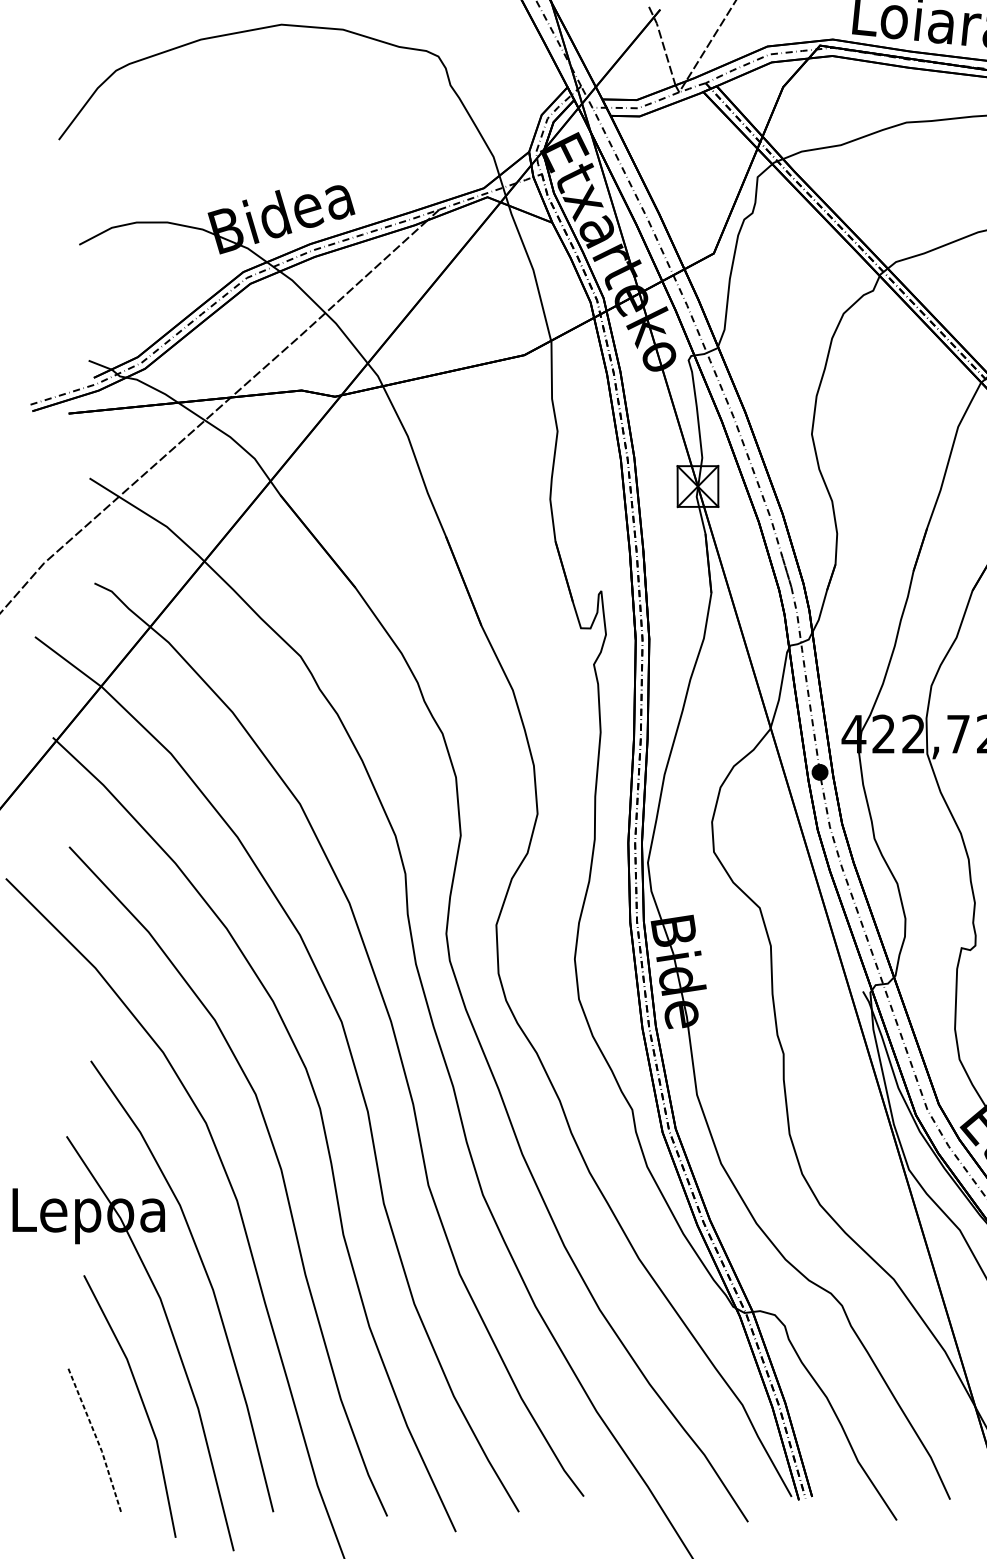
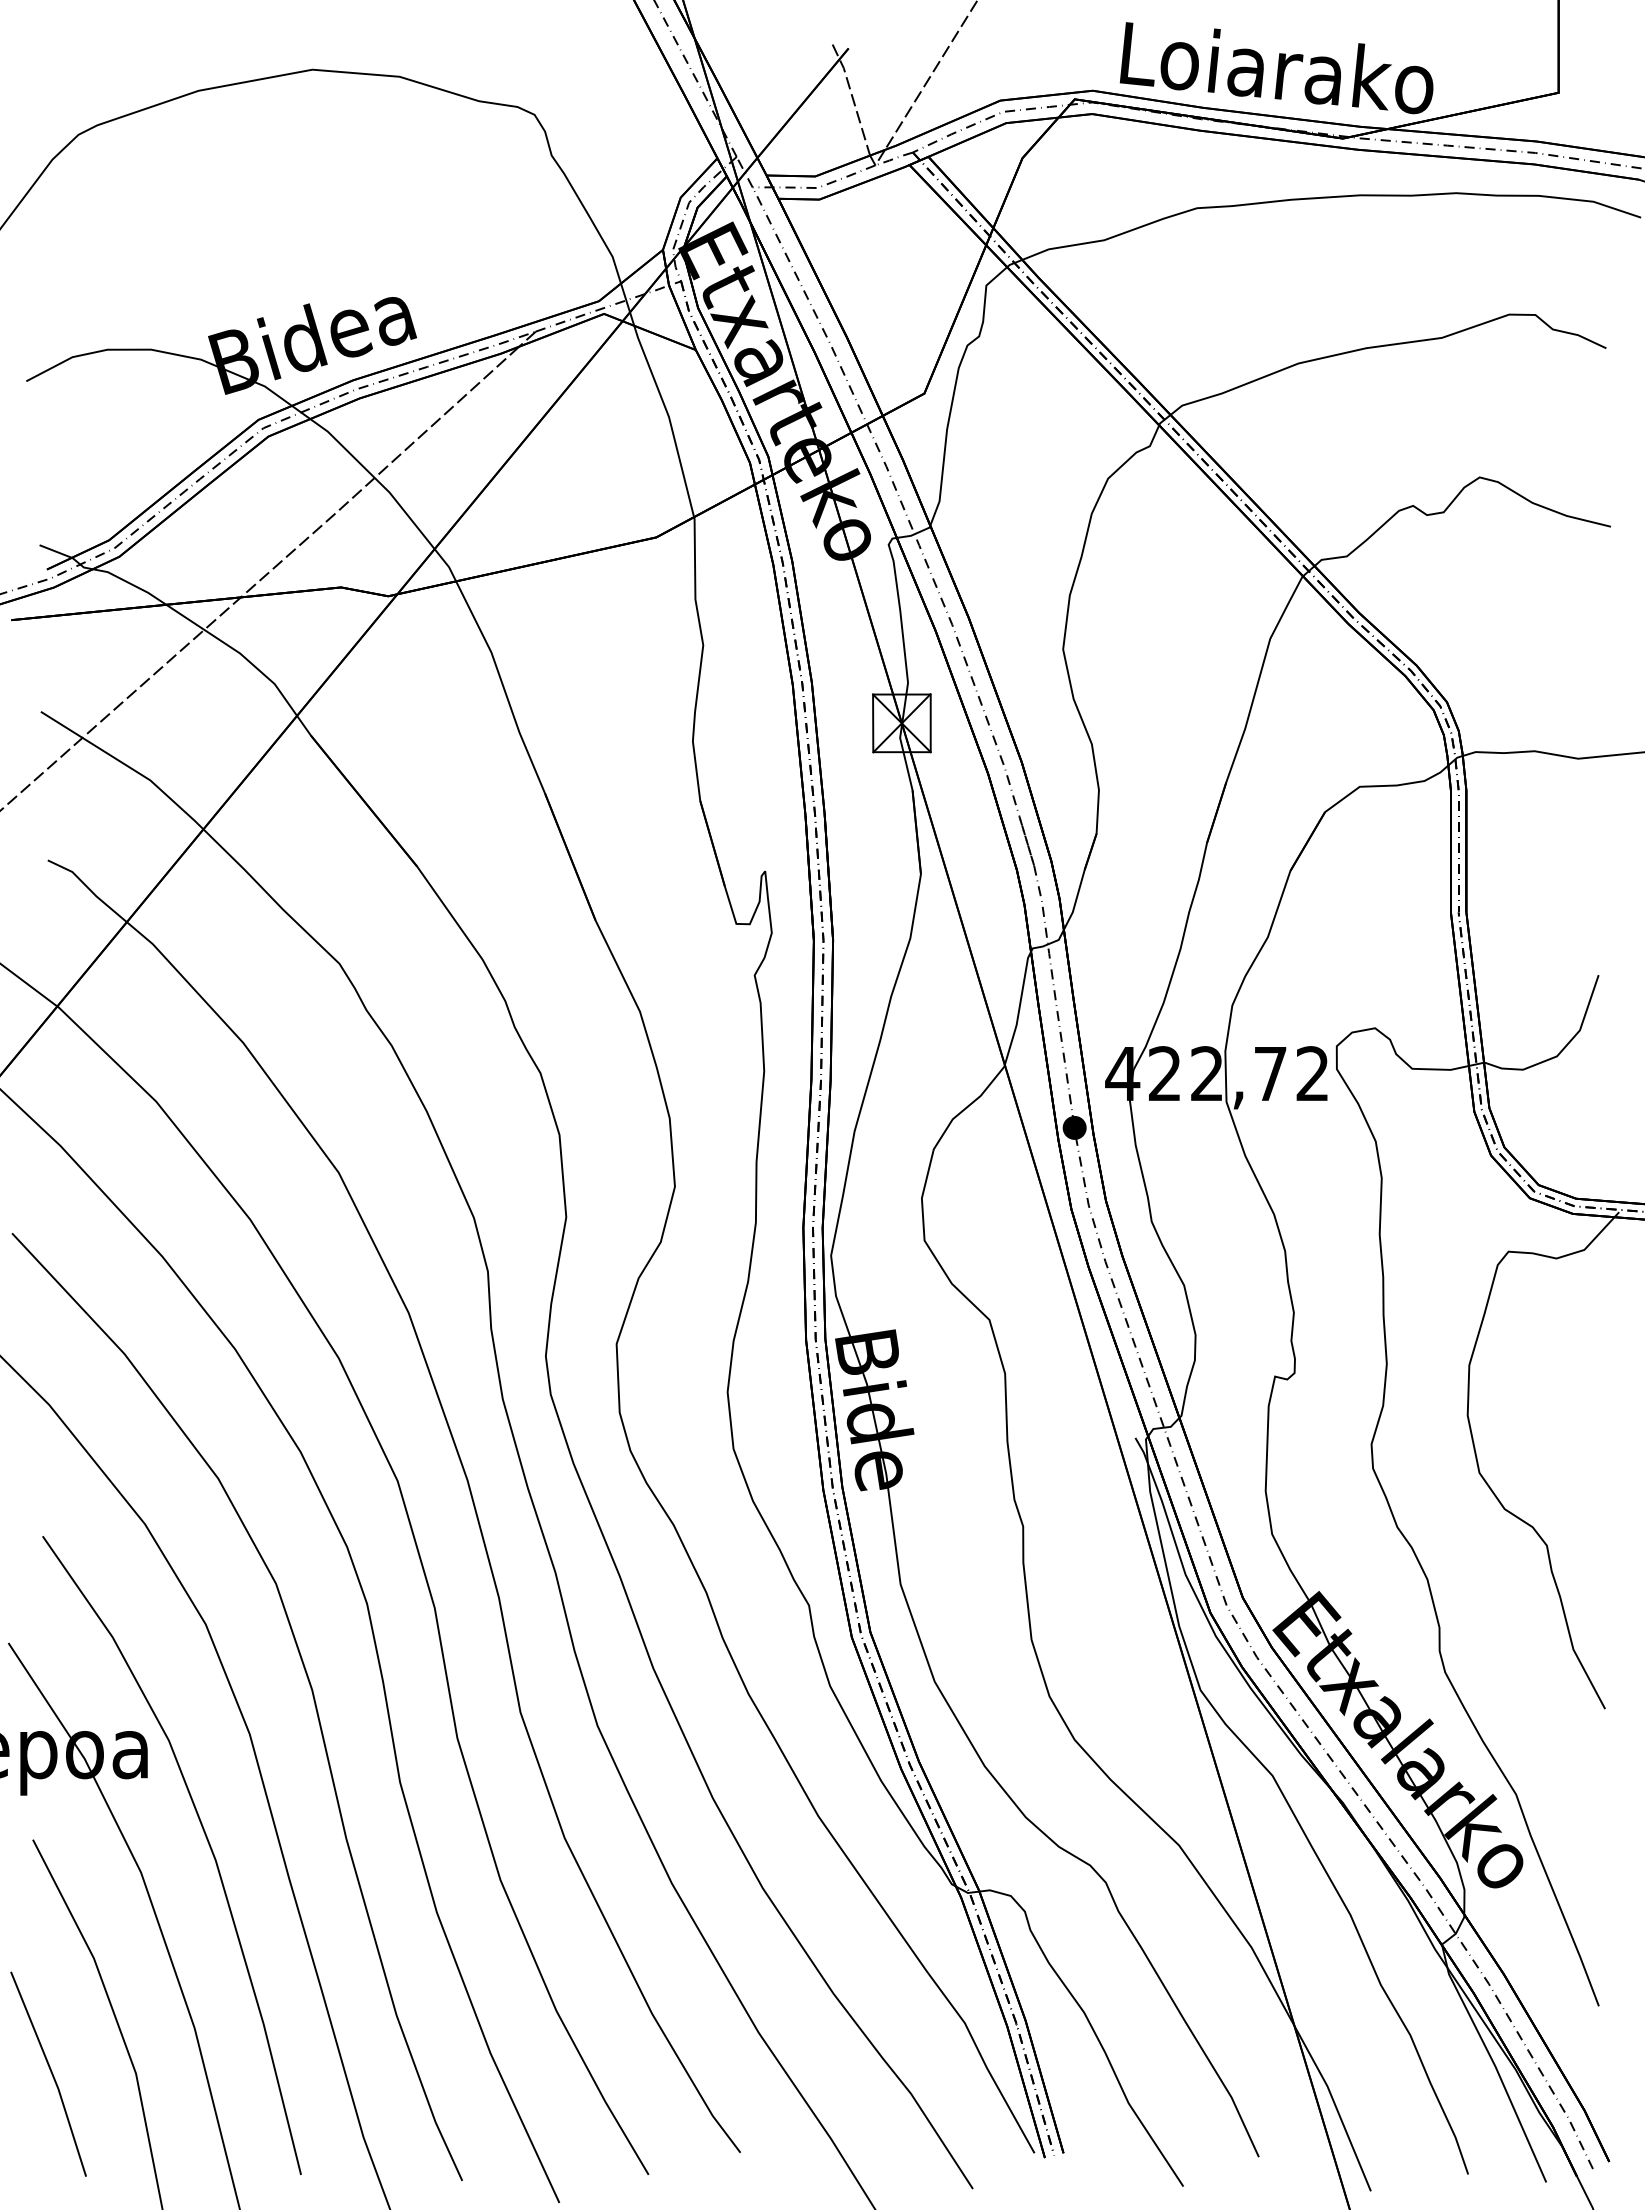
line: (97, 1441) -> (52, 2074), dashed -> solid

